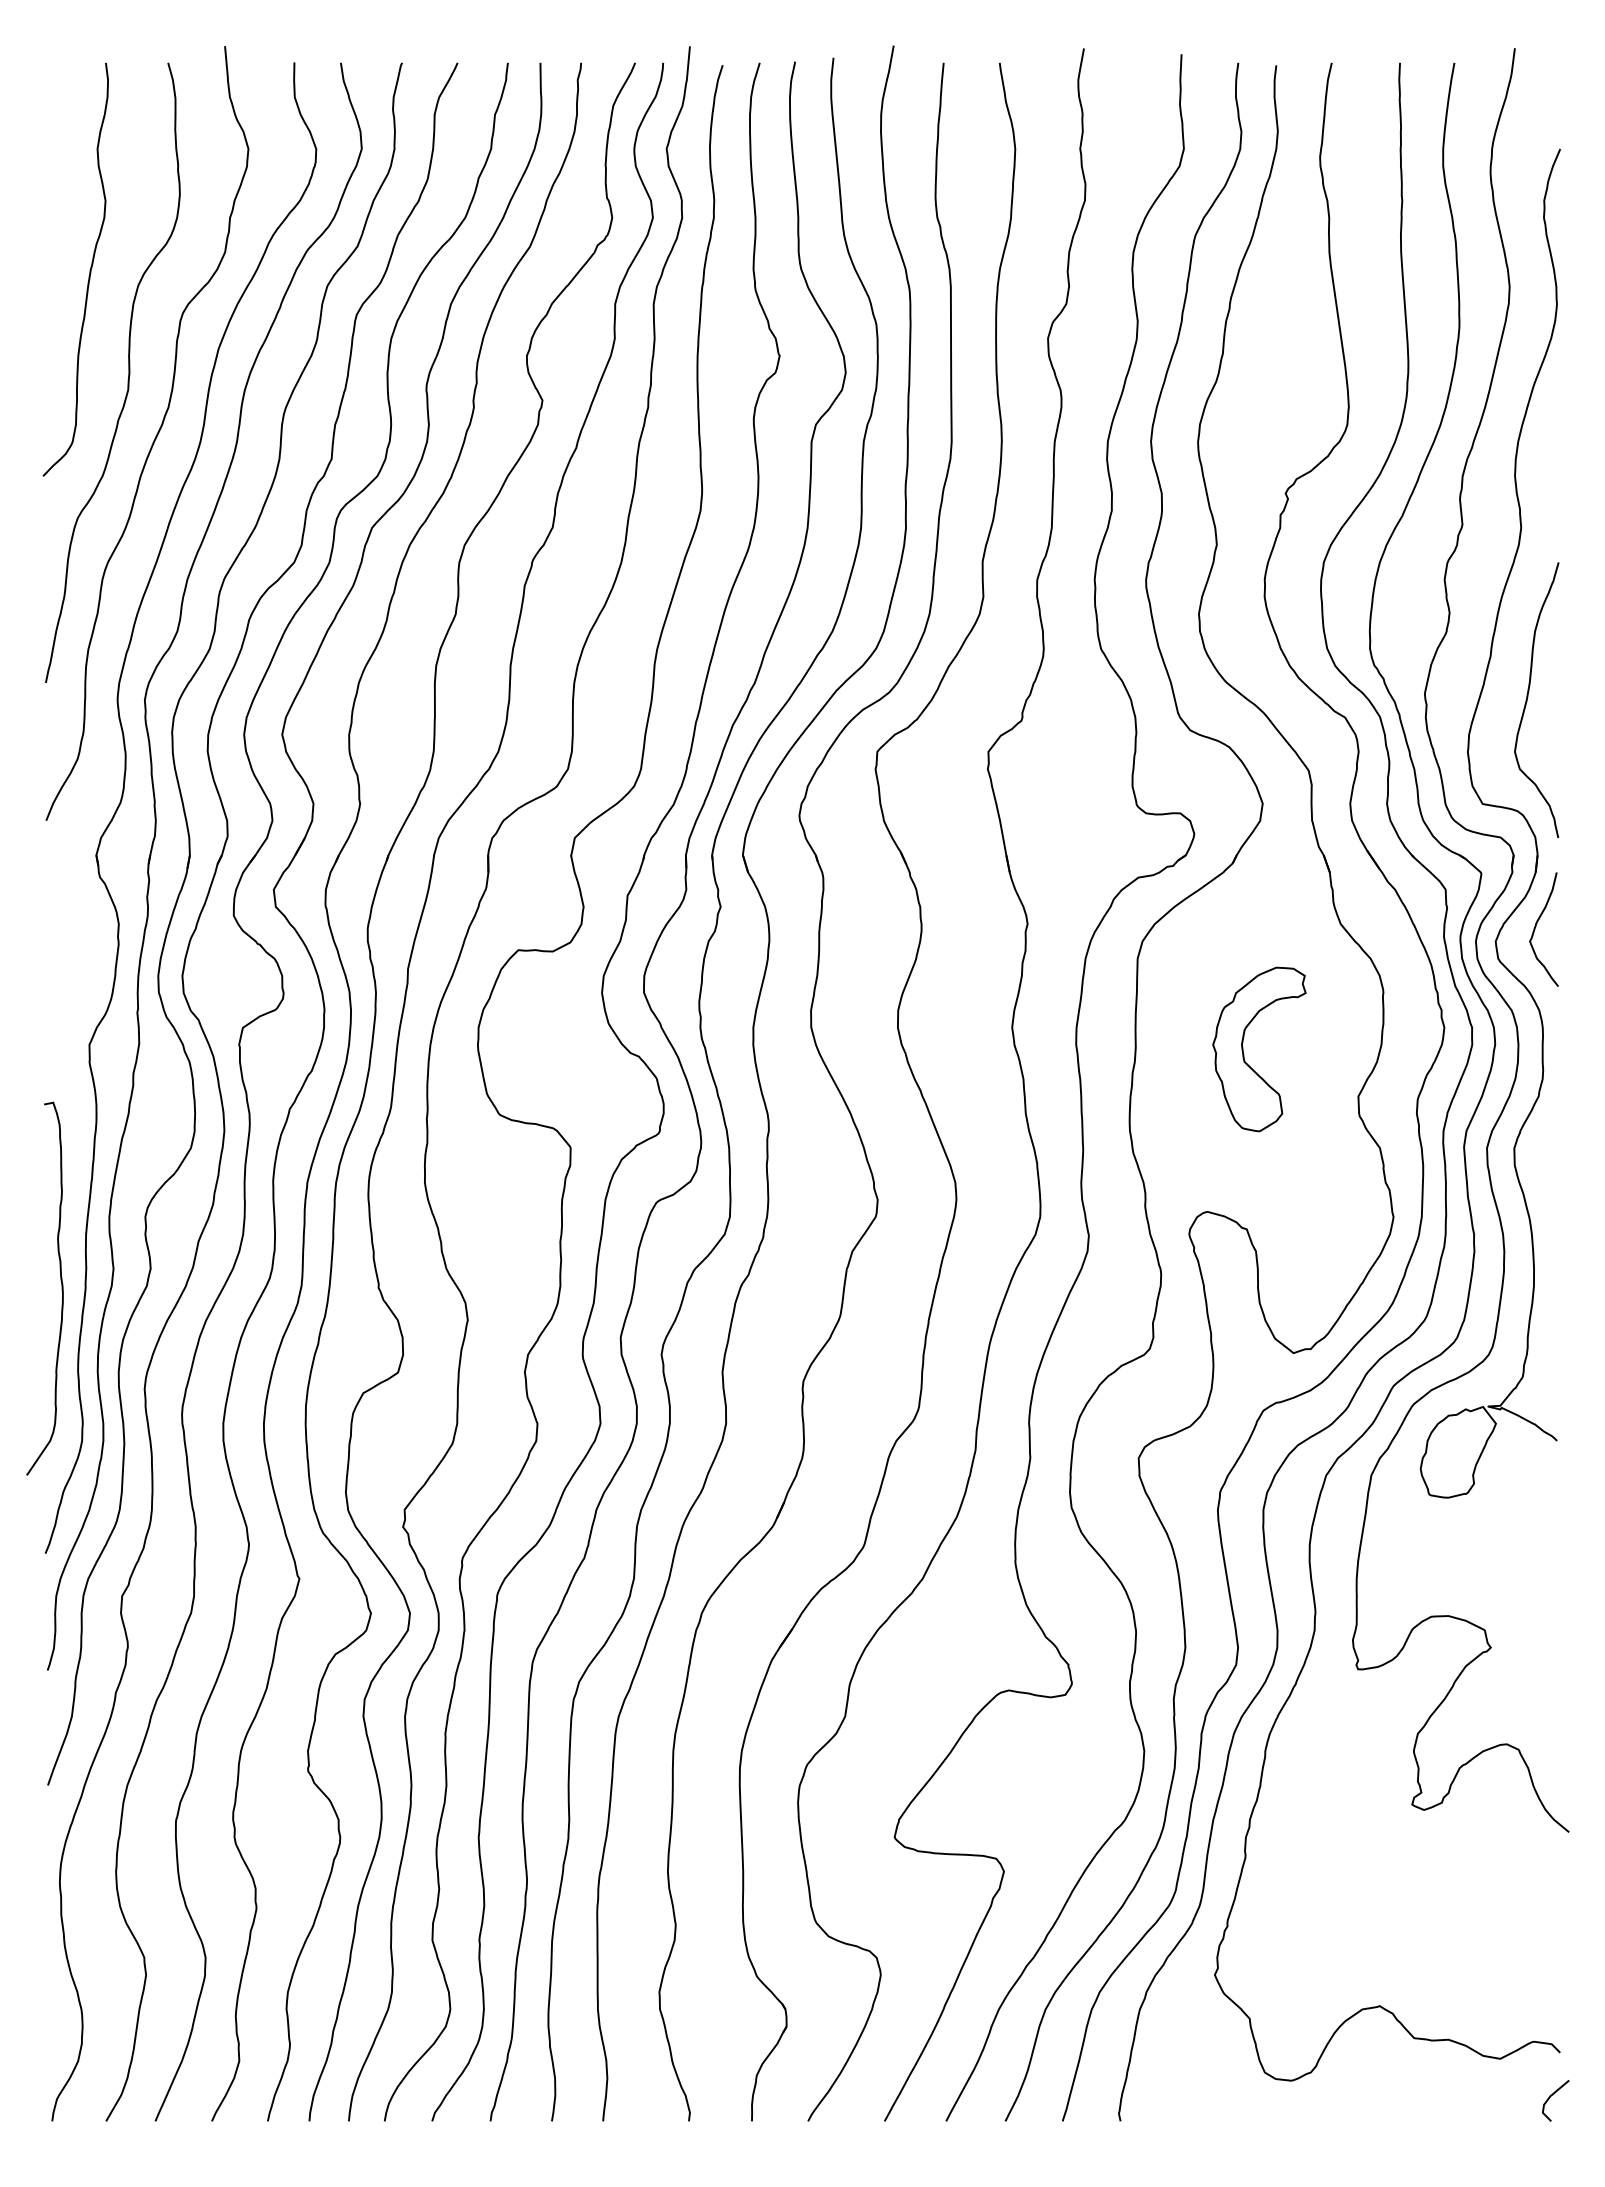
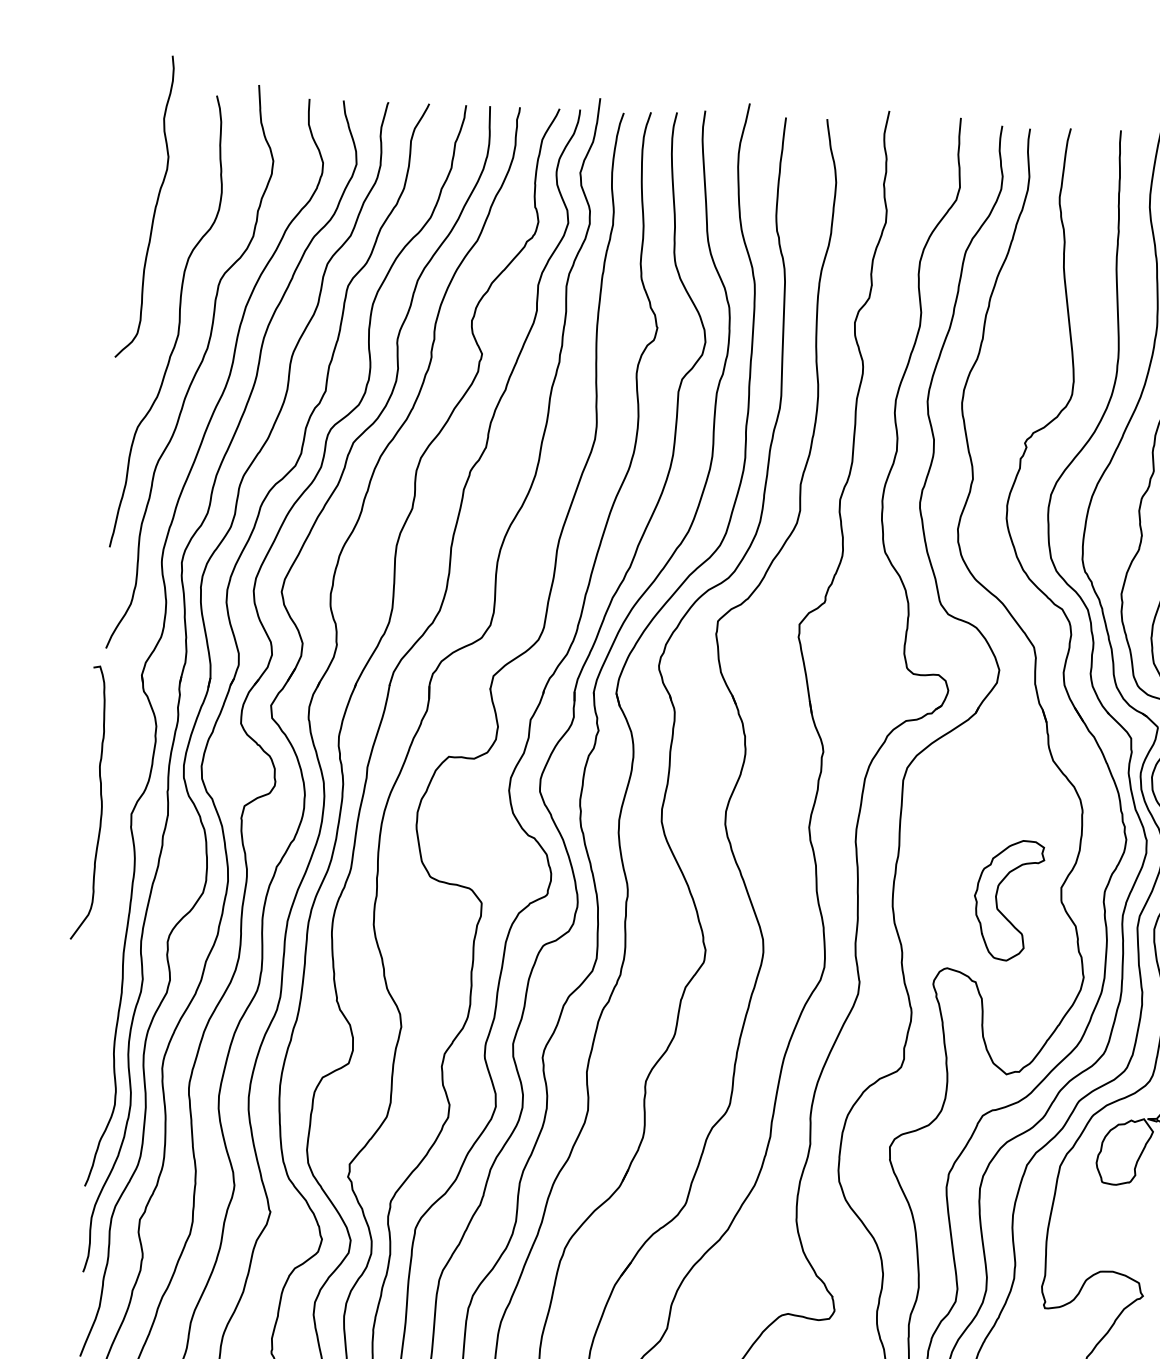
curve: (89, 270) -> (154, 207), moved
part: (1244, 1054) -> (997, 903), moved
curve: (61, 1288) -> (101, 803), moved

